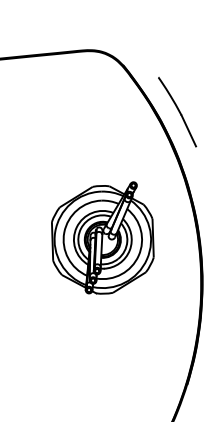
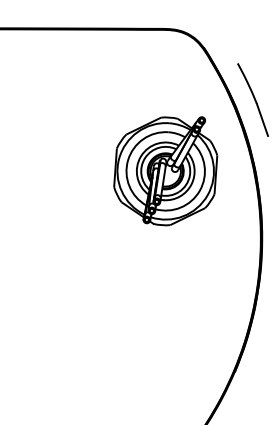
part: (102, 239) -> (165, 171), moved

